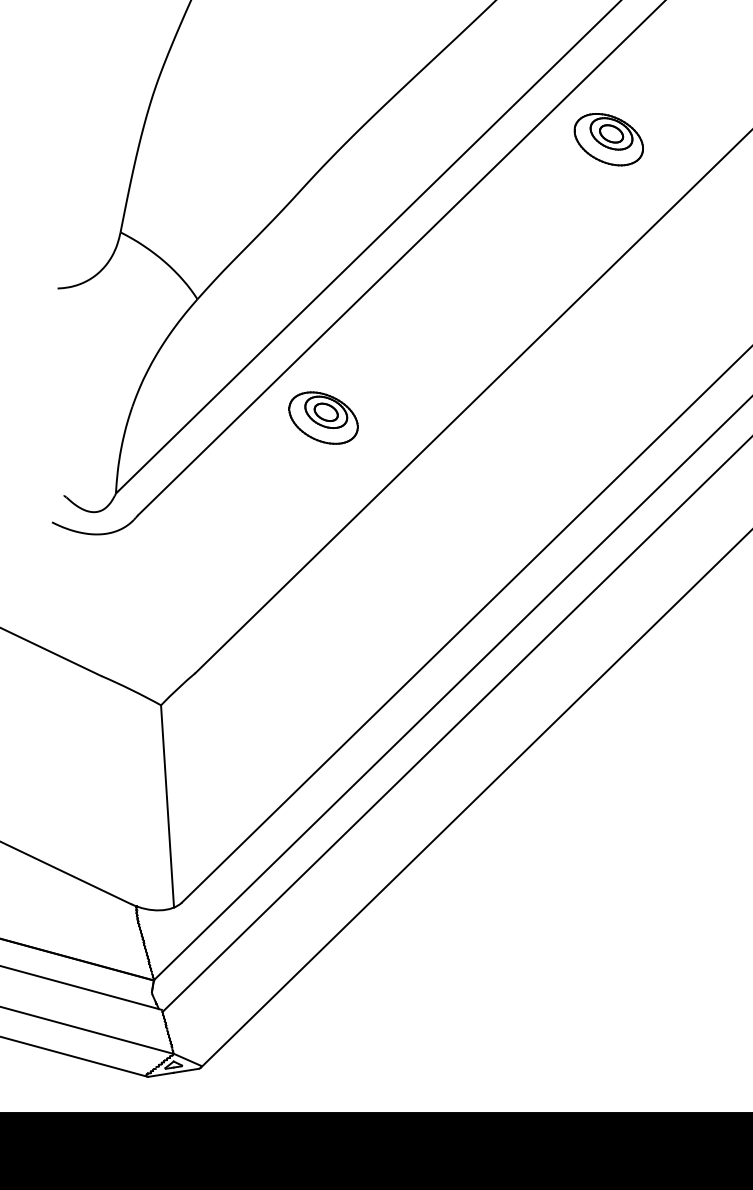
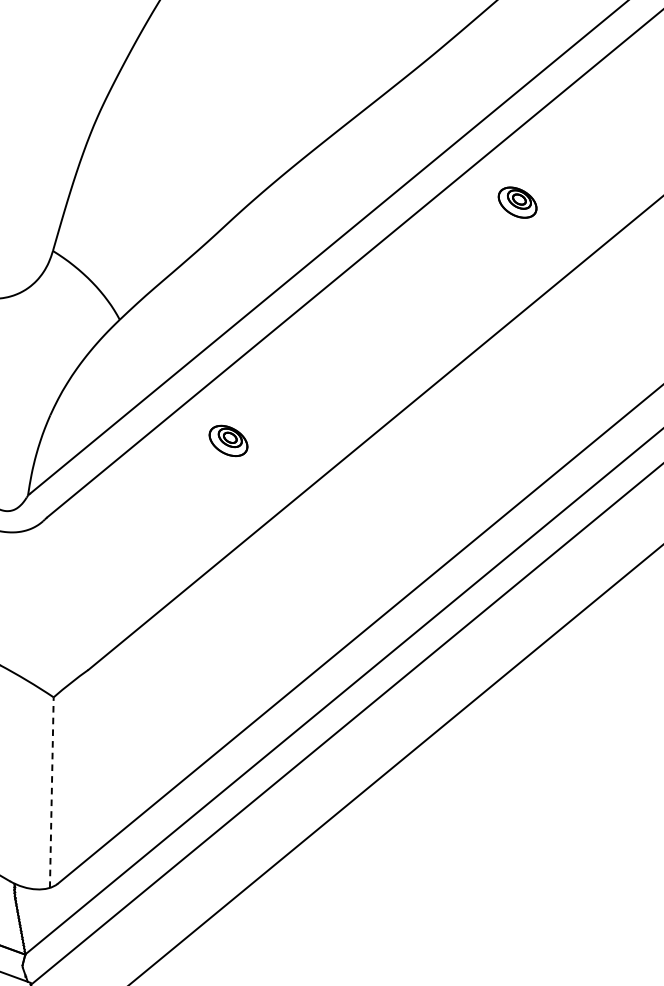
part: (608, 139) -> (517, 202), size x0.6
part: (323, 417) -> (228, 440), size x0.6
line: (167, 805) -> (51, 791), solid -> dashed

